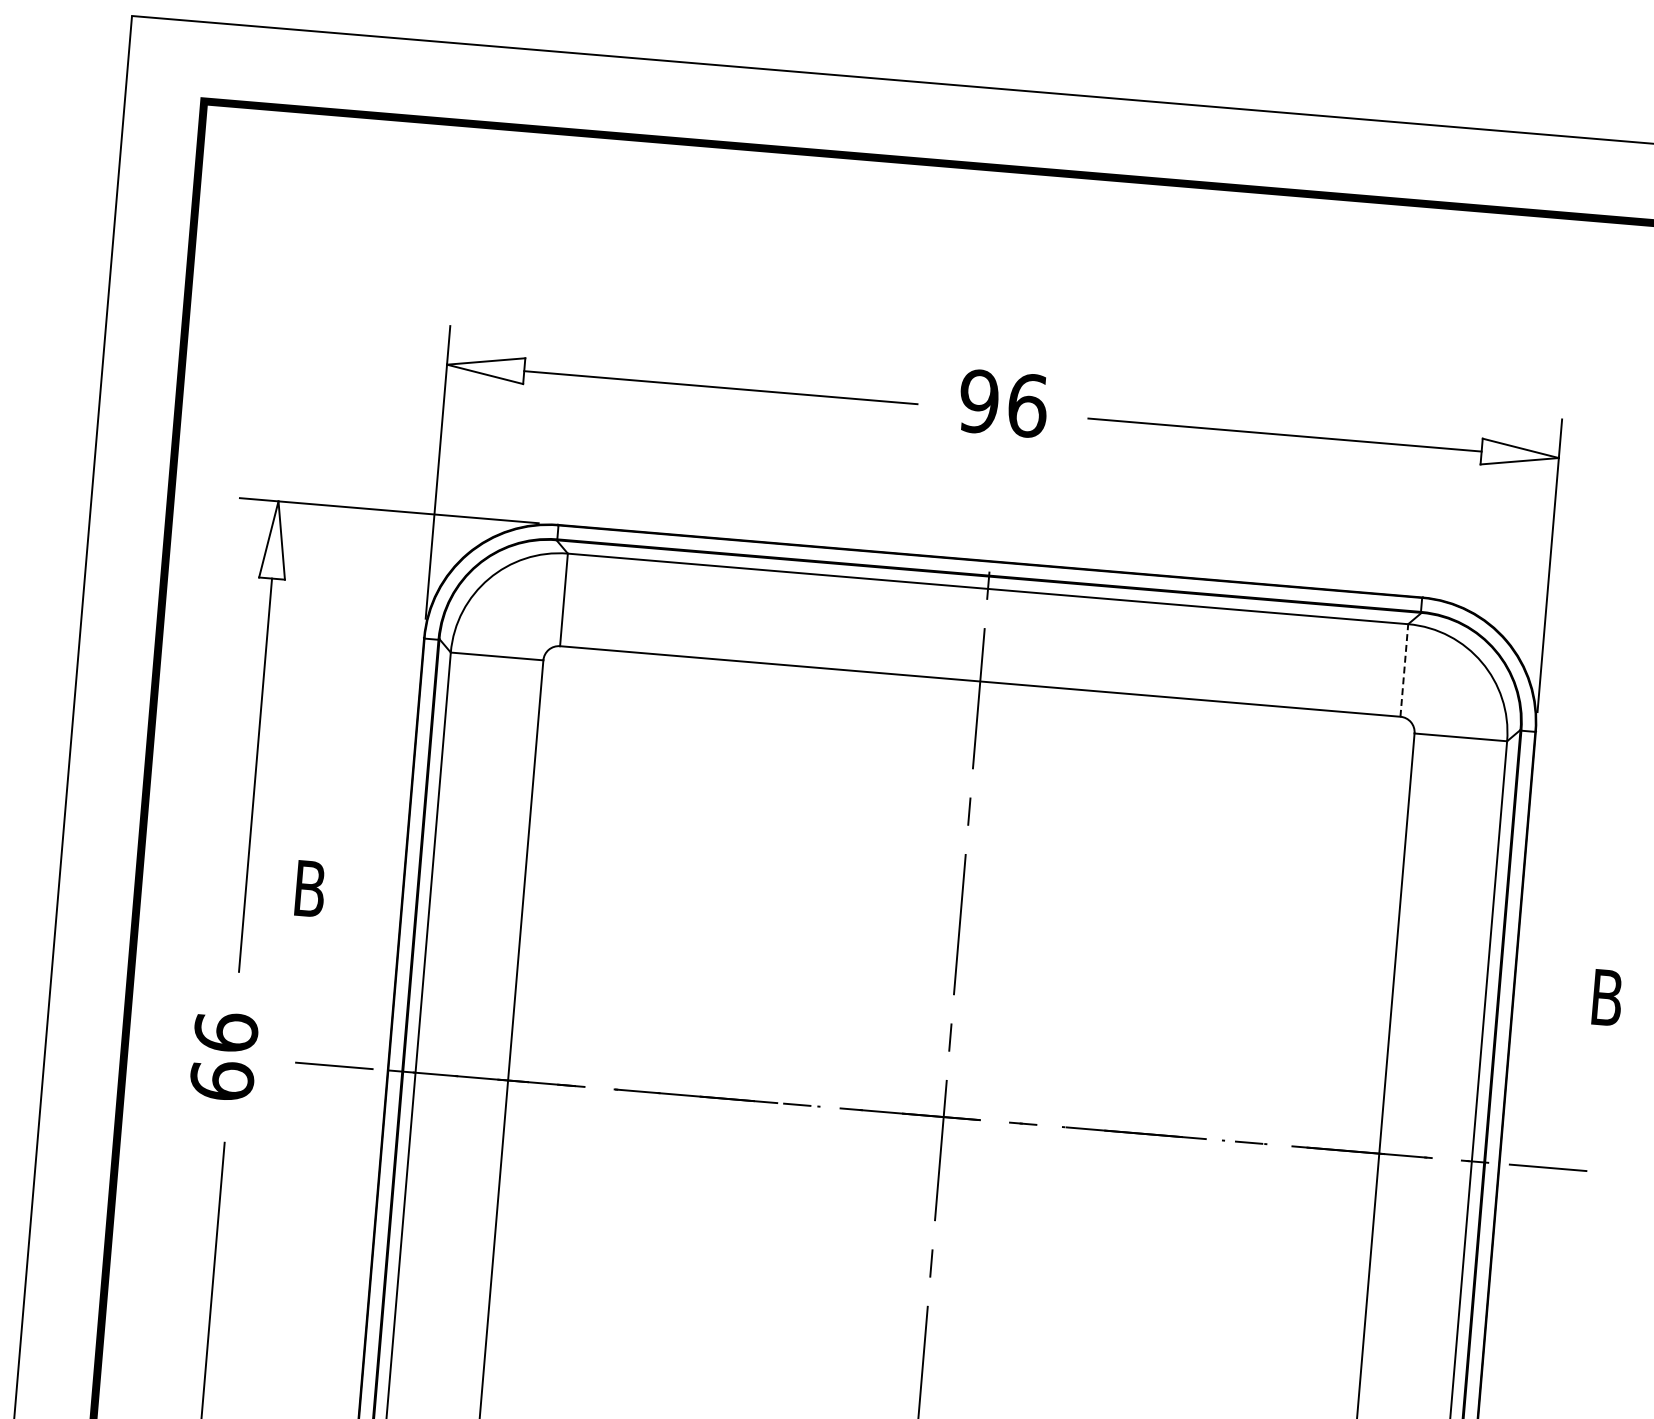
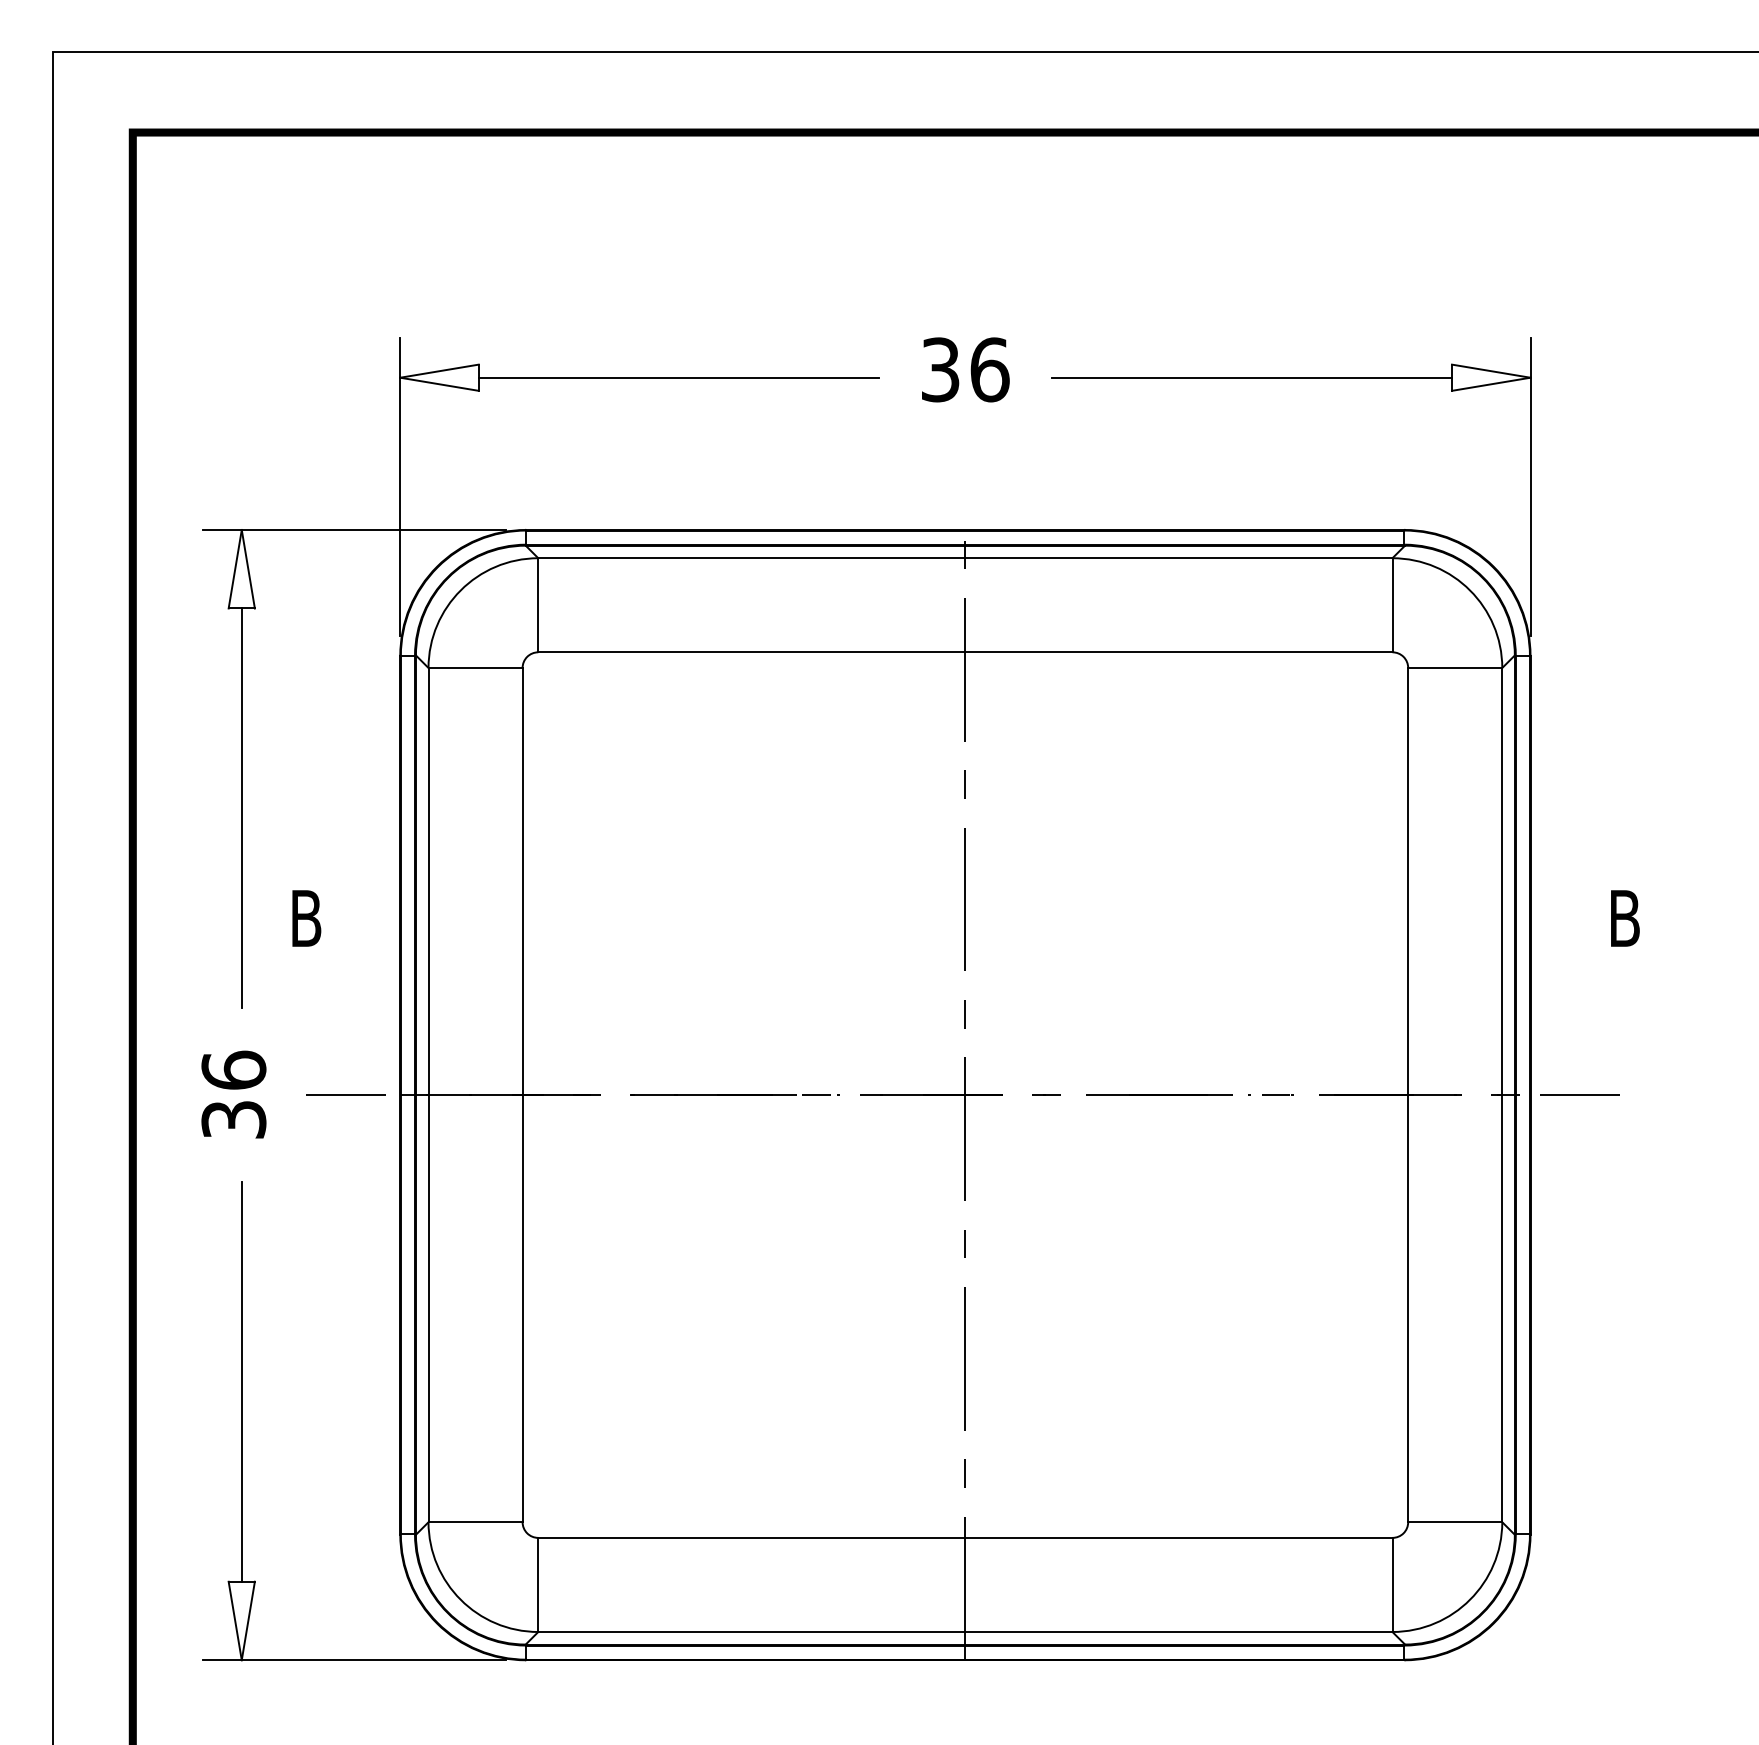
text: (979, 401) -> (940, 369), 96 -> 36
line: (1404, 669) -> (1392, 604), dashed -> solid
text: (221, 1080) -> (233, 1119), 66 -> 36

